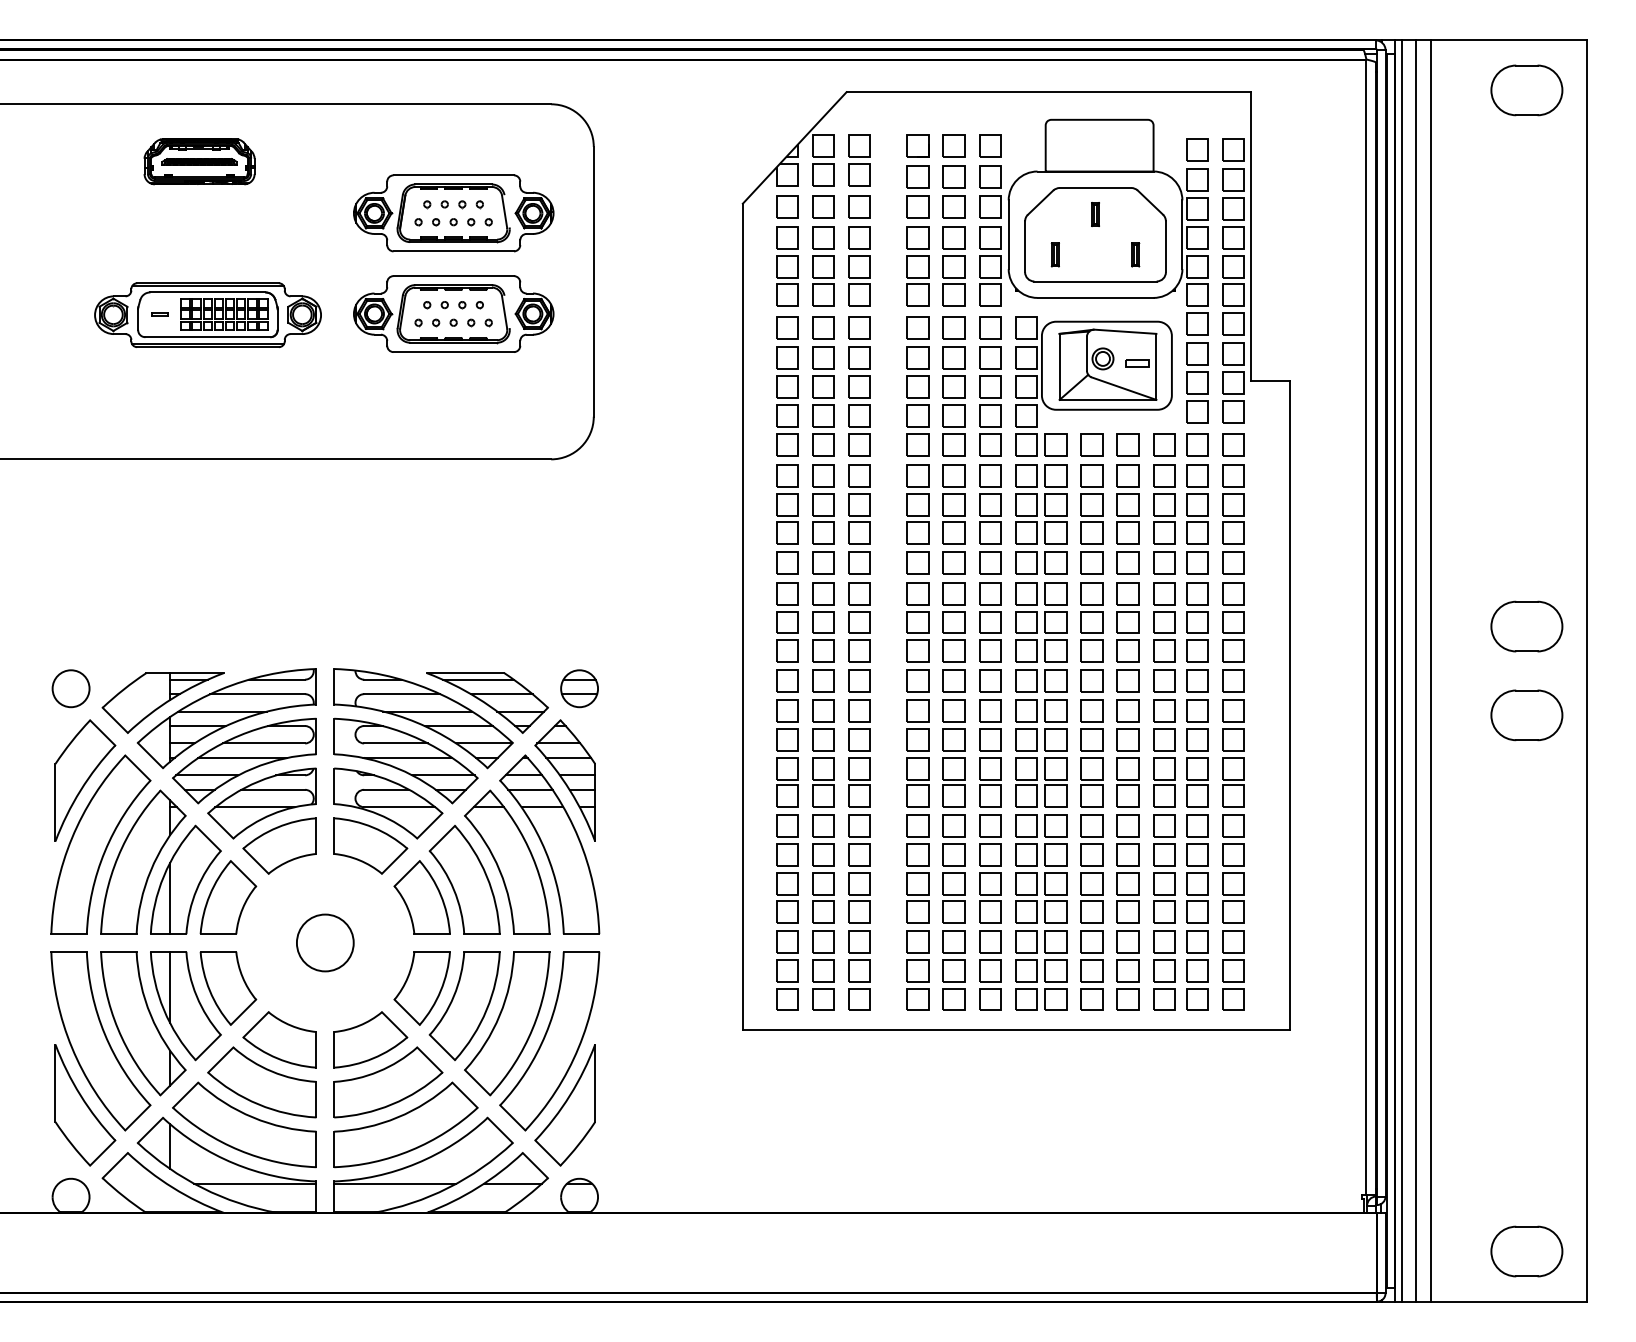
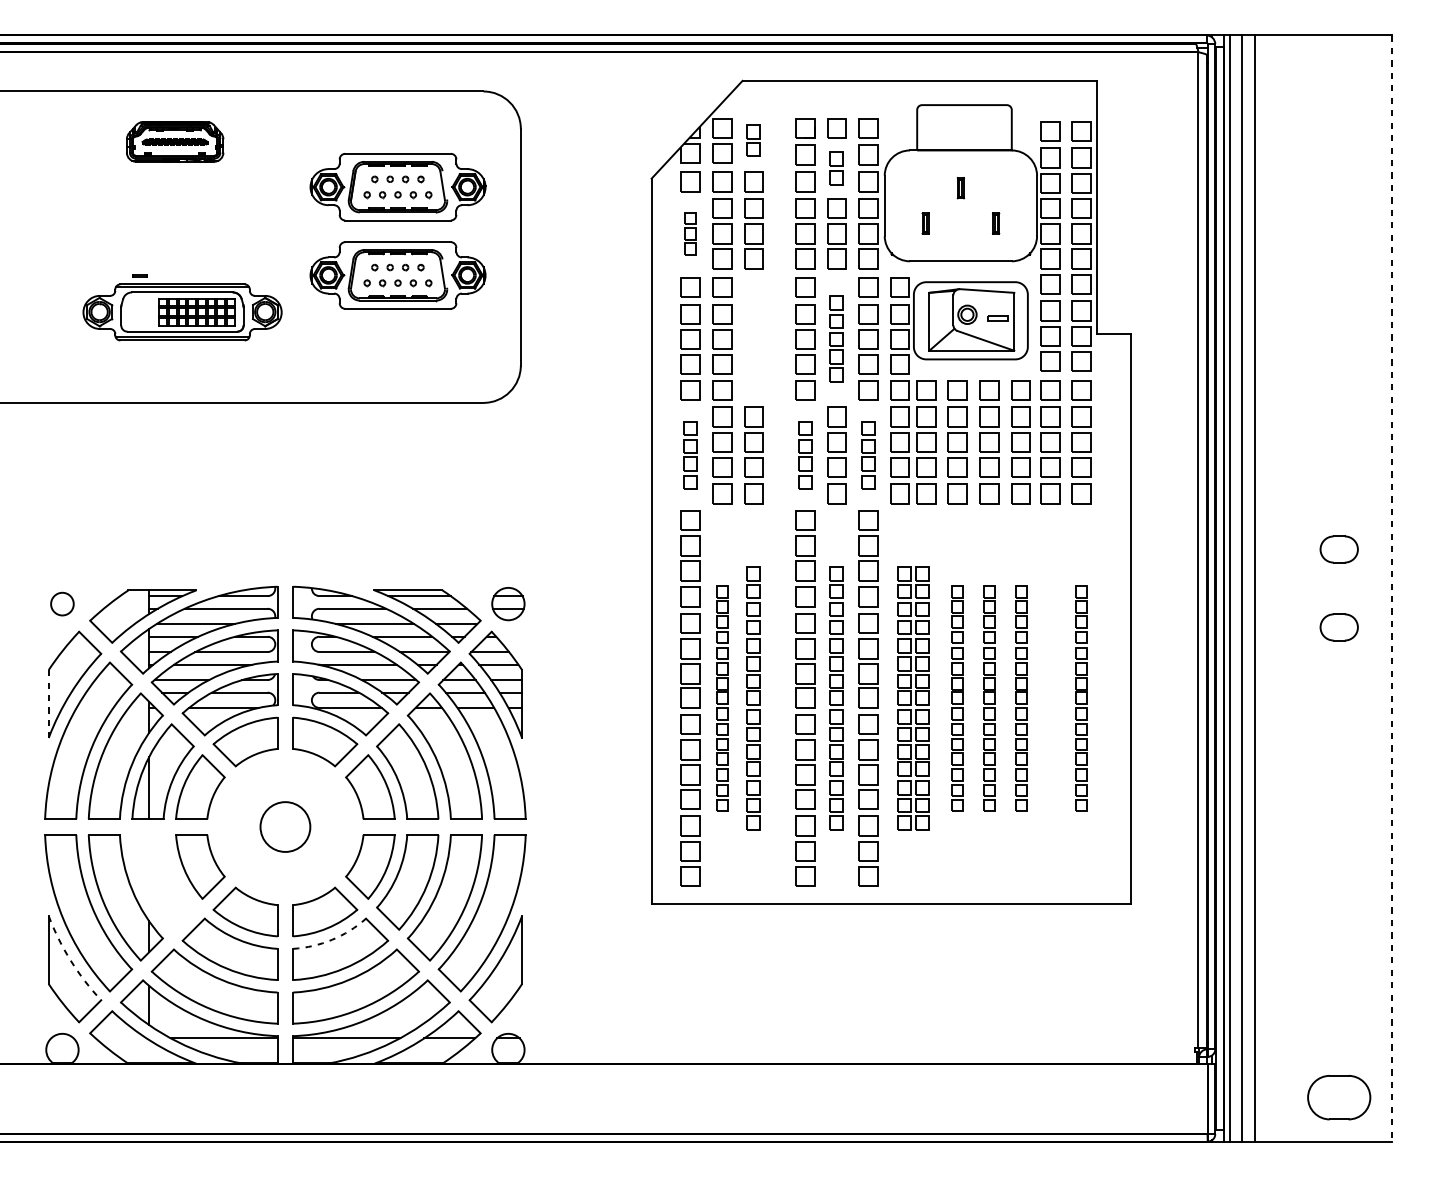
part: (1526, 90) -> (1338, 79), removed
part: (859, 160) -> (753, 140), size x0.7
part: (953, 191) -> (836, 167), size x0.7
part: (1095, 234) -> (960, 205), removed
part: (787, 266) -> (690, 233), size x0.6
part: (207, 314) -> (182, 311), moved
part: (859, 386) -> (753, 338), removed
part: (953, 386) -> (836, 338), size x0.7
part: (787, 519) -> (690, 455), size x0.7
part: (917, 519) -> (804, 455), size x0.7
part: (990, 519) -> (868, 455), size x0.7
part: (1526, 626) -> (1338, 549), size x0.6
line: (1586, 670) -> (1391, 588), solid -> dashed
circle: (70, 688) -> (61, 603), size x0.7
part: (1526, 715) -> (1338, 627), size x0.6
part: (823, 796) -> (722, 698), size x0.6
part: (859, 796) -> (753, 698), size x0.7
part: (953, 796) -> (836, 698), size x0.7
part: (1041, 796) -> (913, 698), size x0.7
part: (1091, 796) -> (957, 698), size x0.6
part: (1127, 796) -> (988, 698), size x0.6
part: (1164, 796) -> (1021, 698), size x0.6
part: (1197, 796) -> (1050, 698), removed
part: (1233, 796) -> (1081, 698), size x0.6
line: (55, 802) -> (48, 703), solid -> dashed
part: (185, 1006) -> (162, 882), removed
arc: (378, 1071) -> (332, 939), solid -> dashed
arc: (80, 1095) -> (70, 960), solid -> dashed

